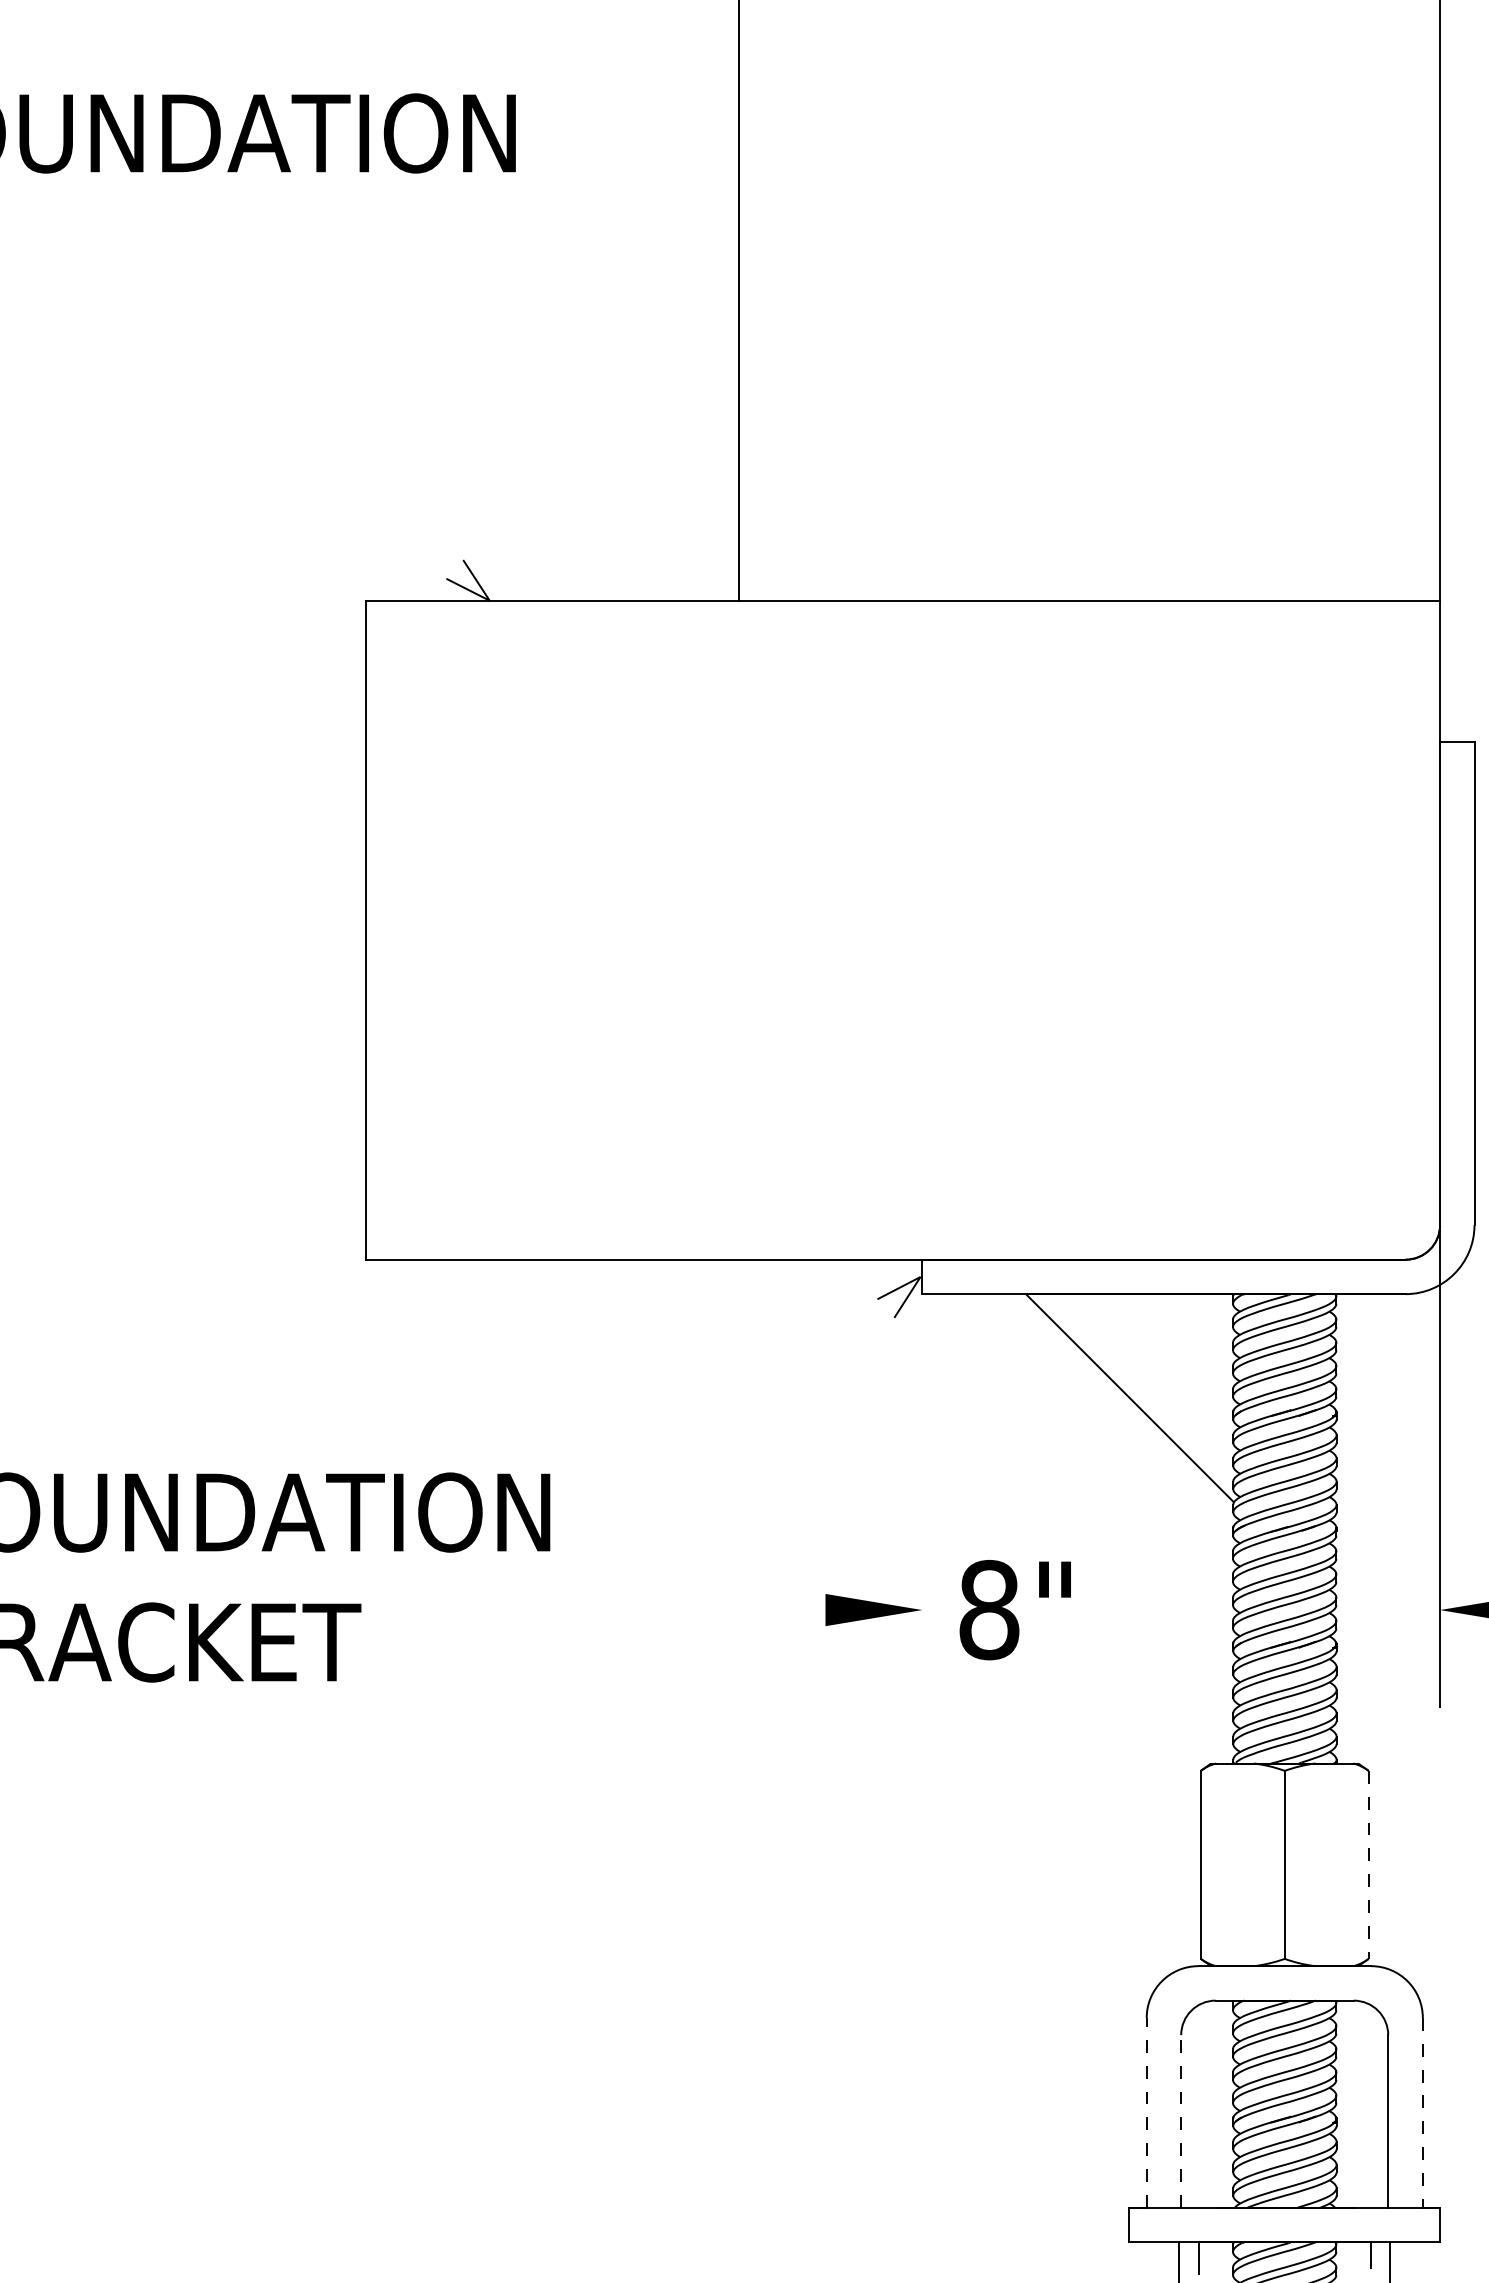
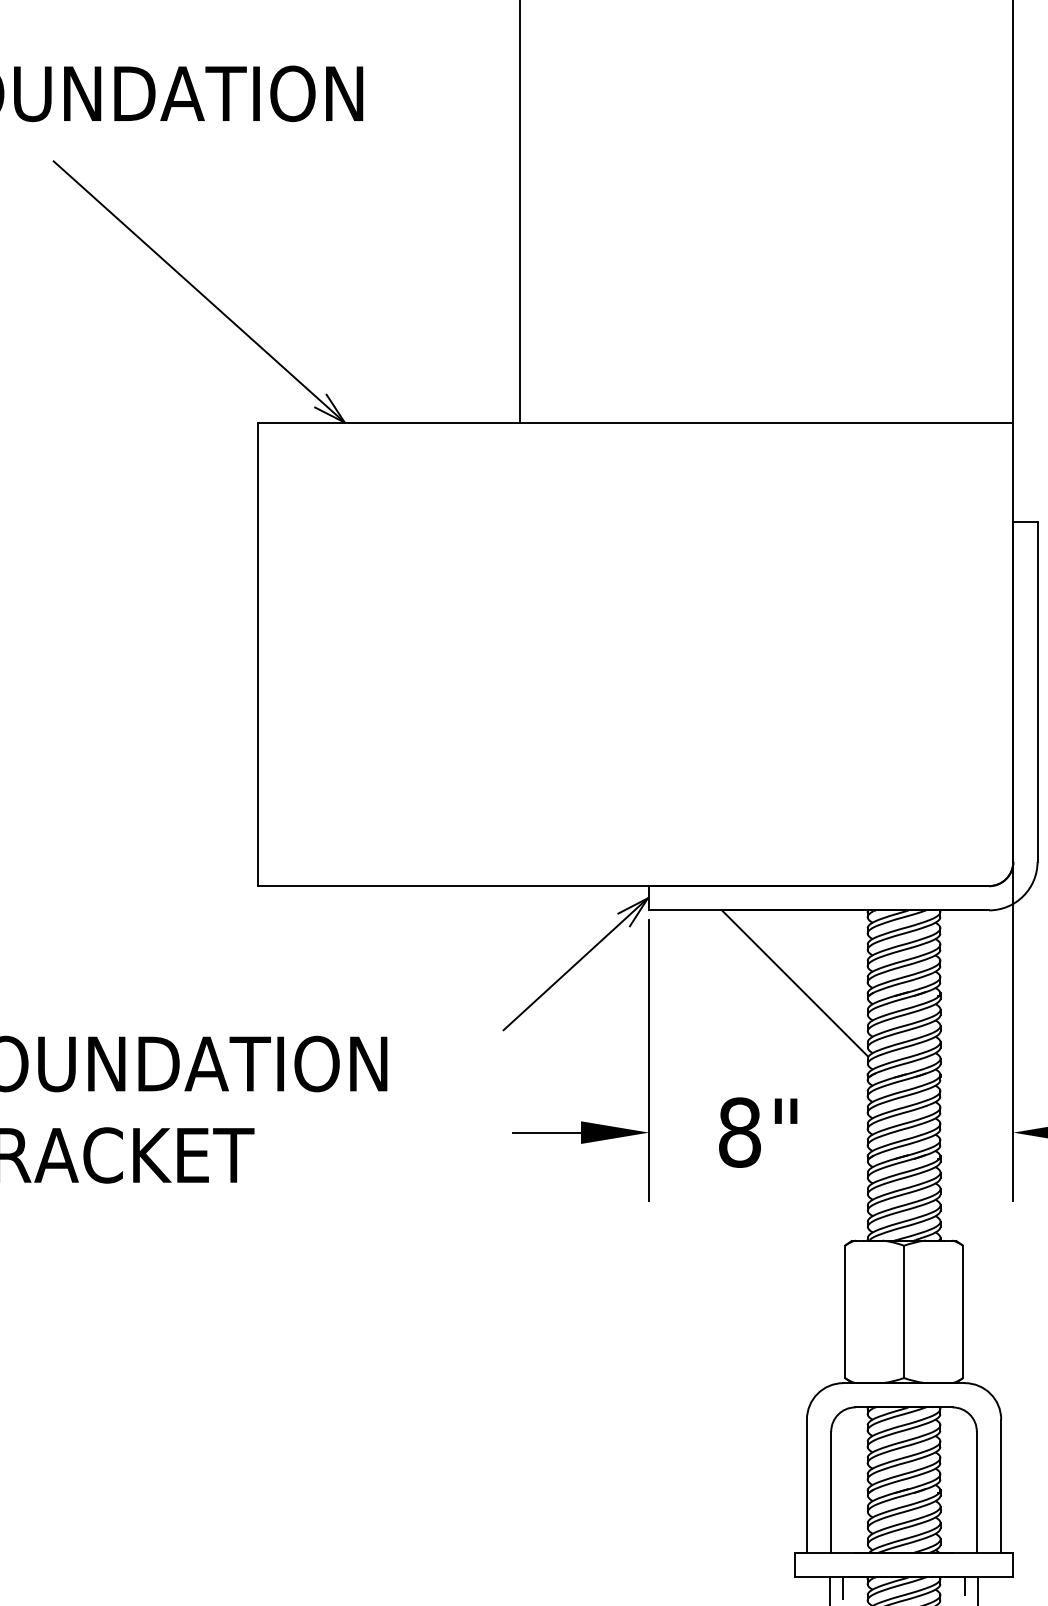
line: (282, 414) -> (198, 291), added
line: (817, 1370) -> (575, 964), added
line: (922, 1507) -> (649, 1060), added
line: (776, 1610) -> (546, 1132), added
text: (1014, 1610) -> (757, 1132), moved
line: (1368, 1865) -> (962, 1312), dashed -> solid
line: (1146, 2112) -> (806, 1486), dashed -> solid
line: (1422, 2112) -> (1000, 1486), dashed -> solid
line: (1181, 2120) -> (831, 1491), dashed -> solid

